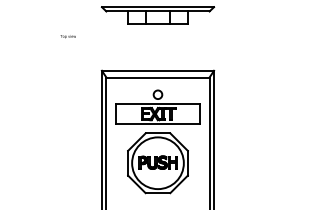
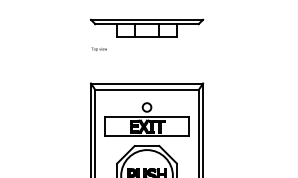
text: (67, 36) -> (98, 49), moved

